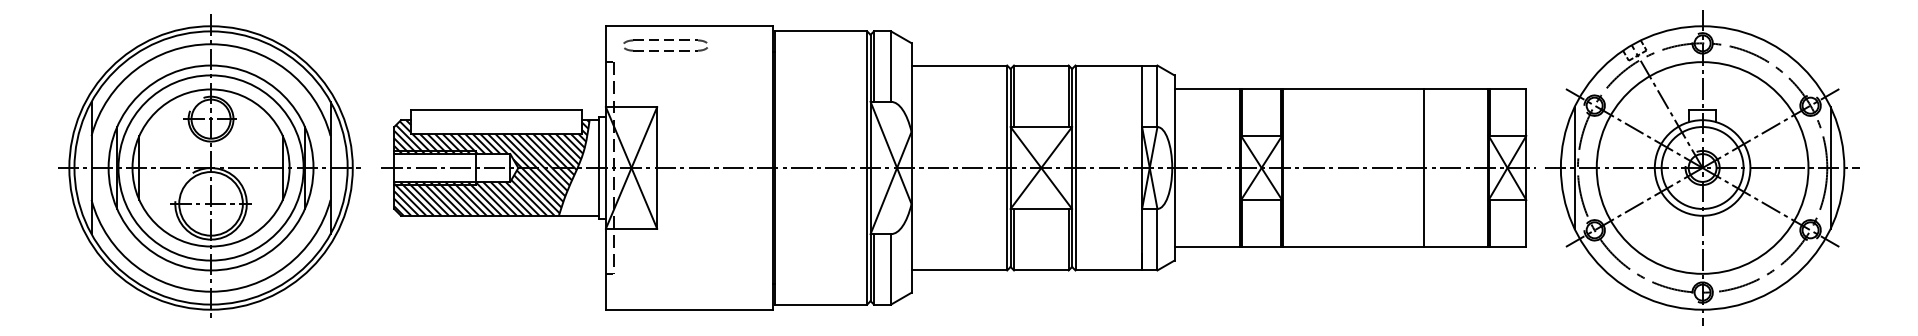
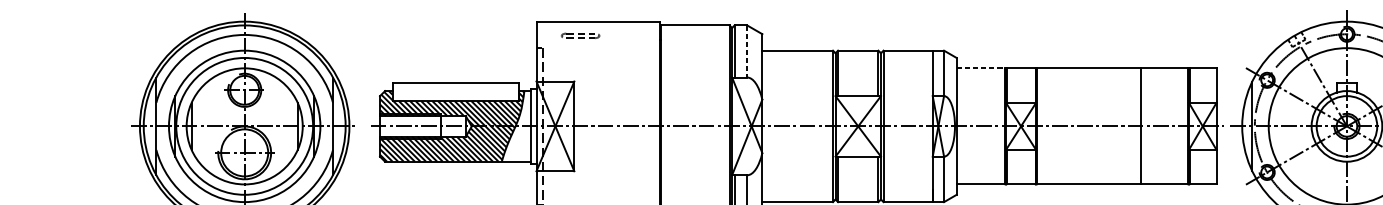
part: (665, 45) -> (580, 35), size x0.6
line: (891, 67) -> (747, 52), solid -> dashed
line: (1207, 89) -> (981, 68), solid -> dashed

